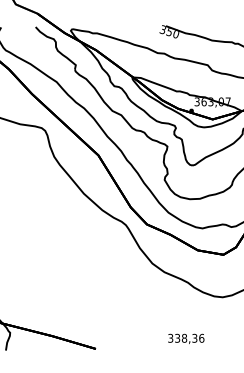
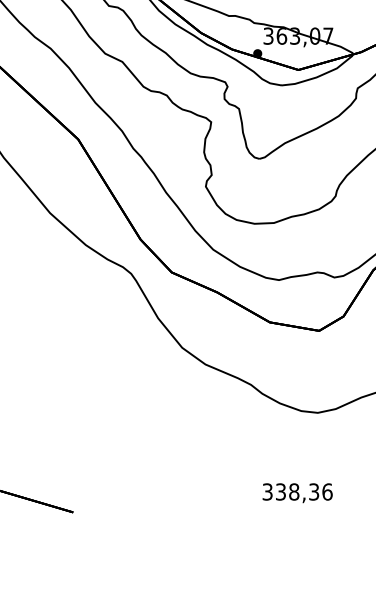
text: (186, 338) -> (298, 492), moved

